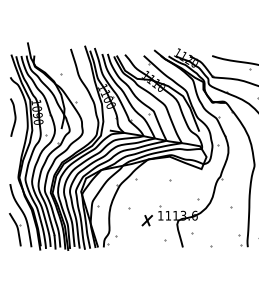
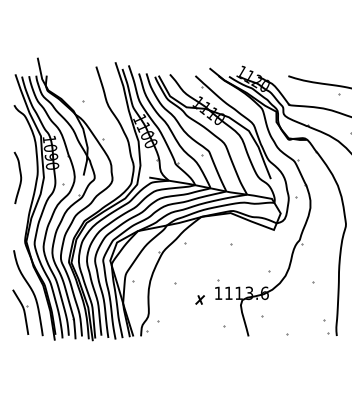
curve: (15, 117) -> (20, 177), moved
part: (146, 220) -> (199, 299), size x0.6

